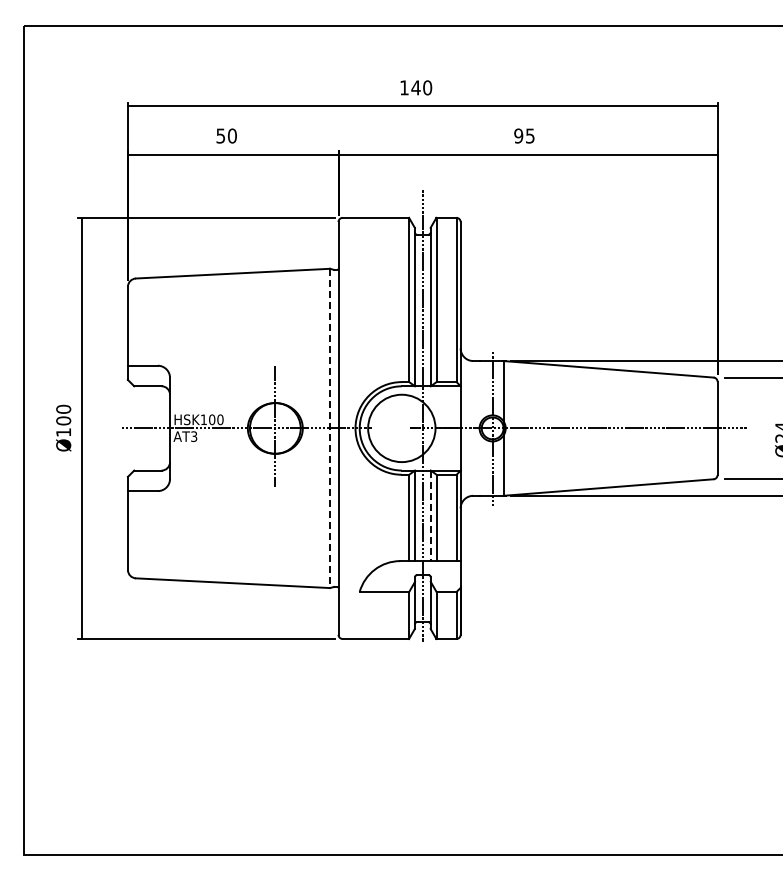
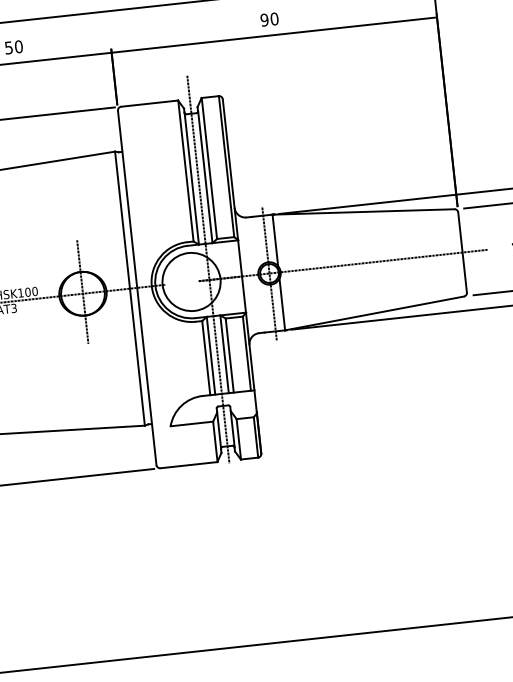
text: (529, 135) -> (273, 18), 95 -> 90
line: (330, 428) -> (130, 288), dashed -> solid
line: (430, 516) -> (224, 354), dashed -> solid

